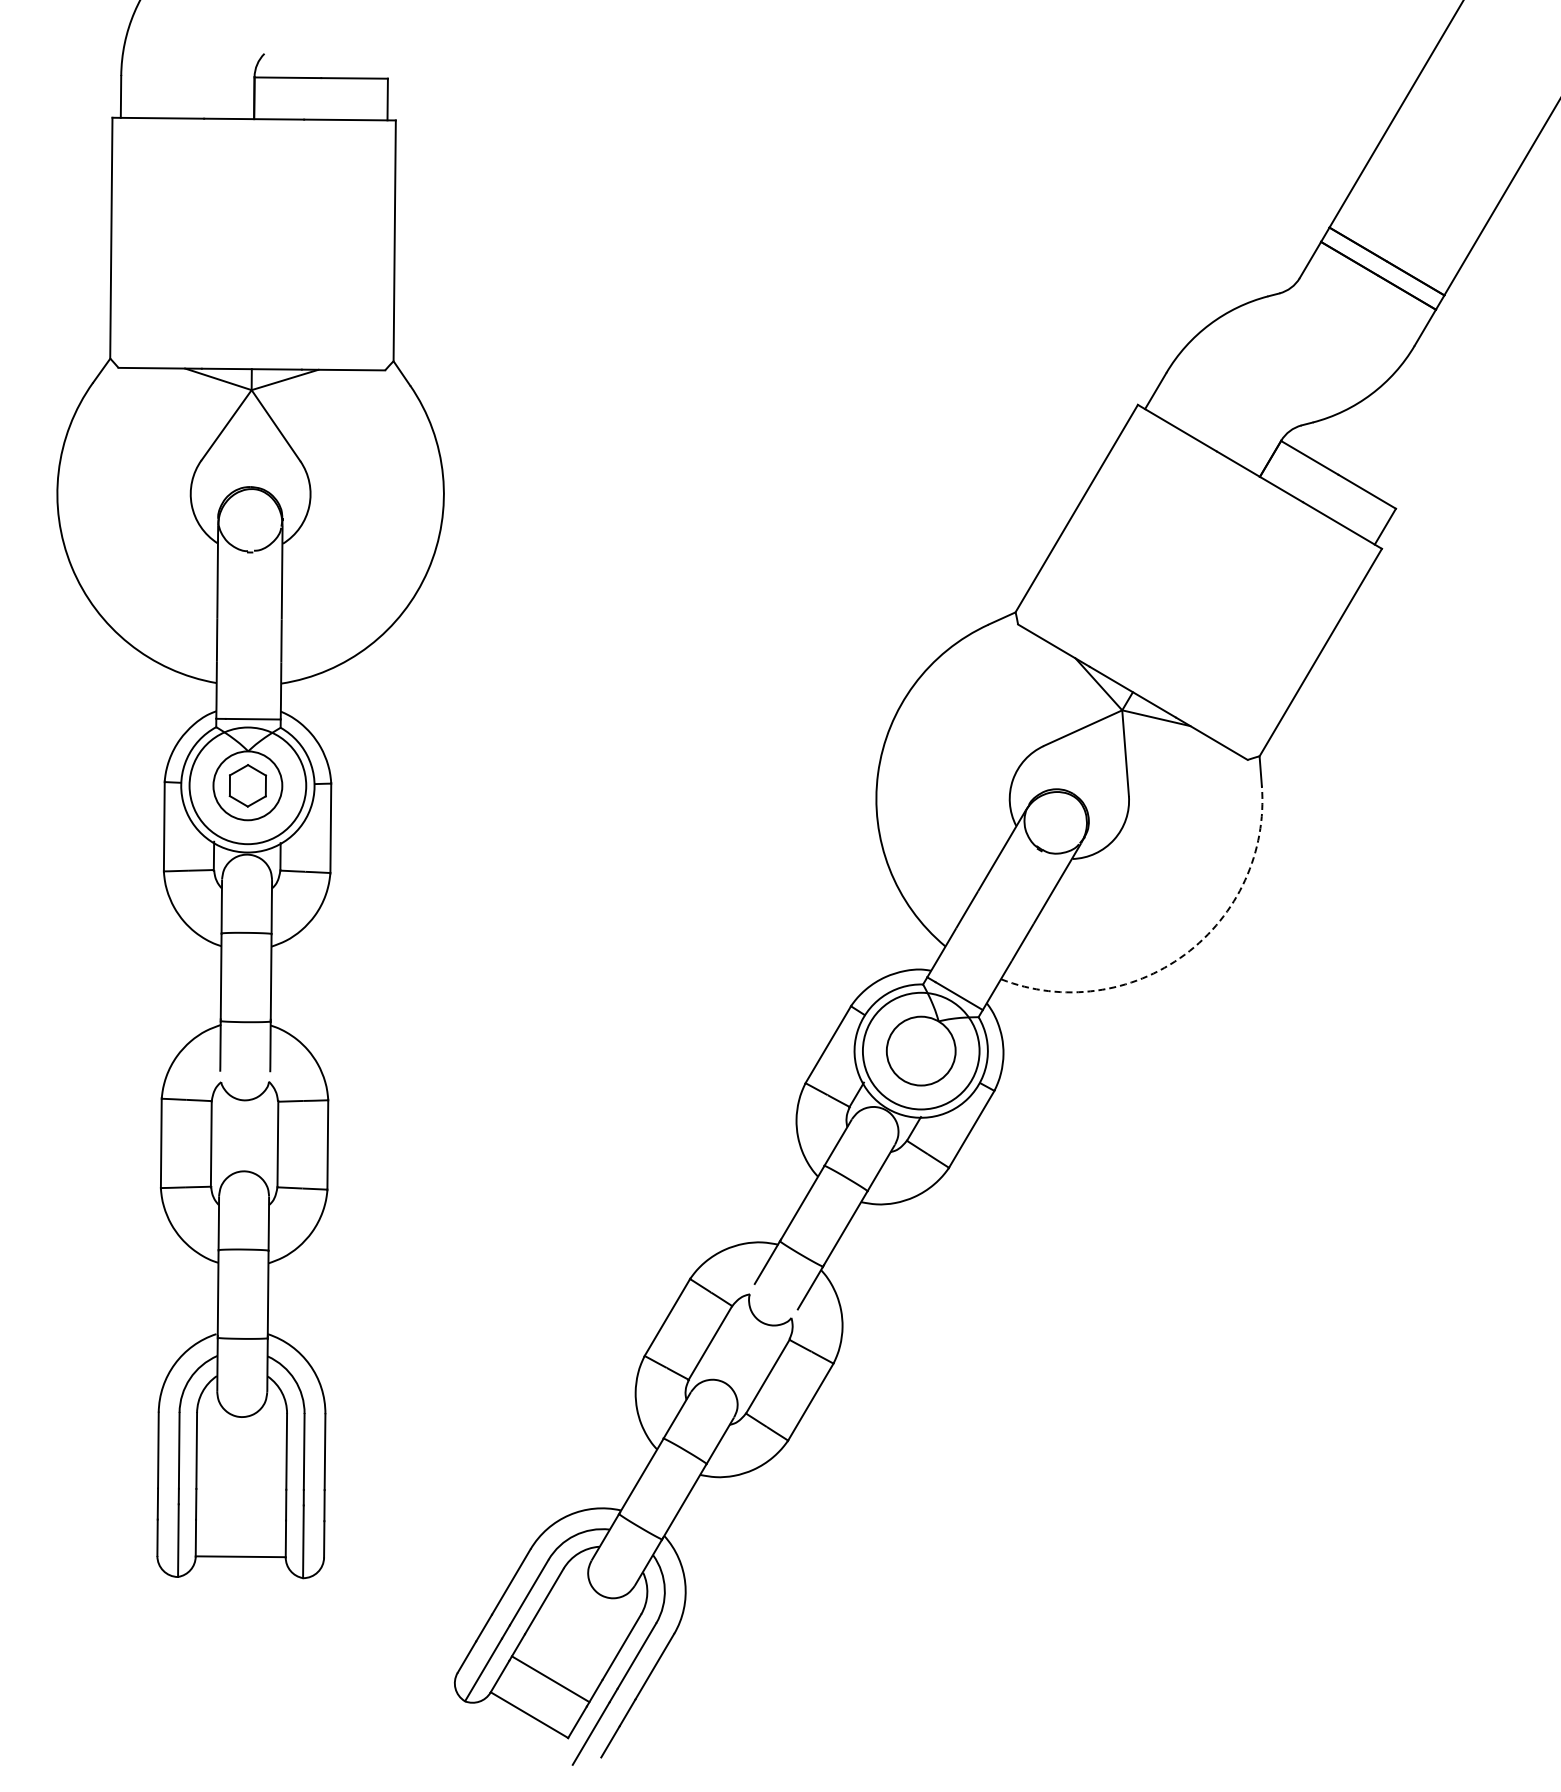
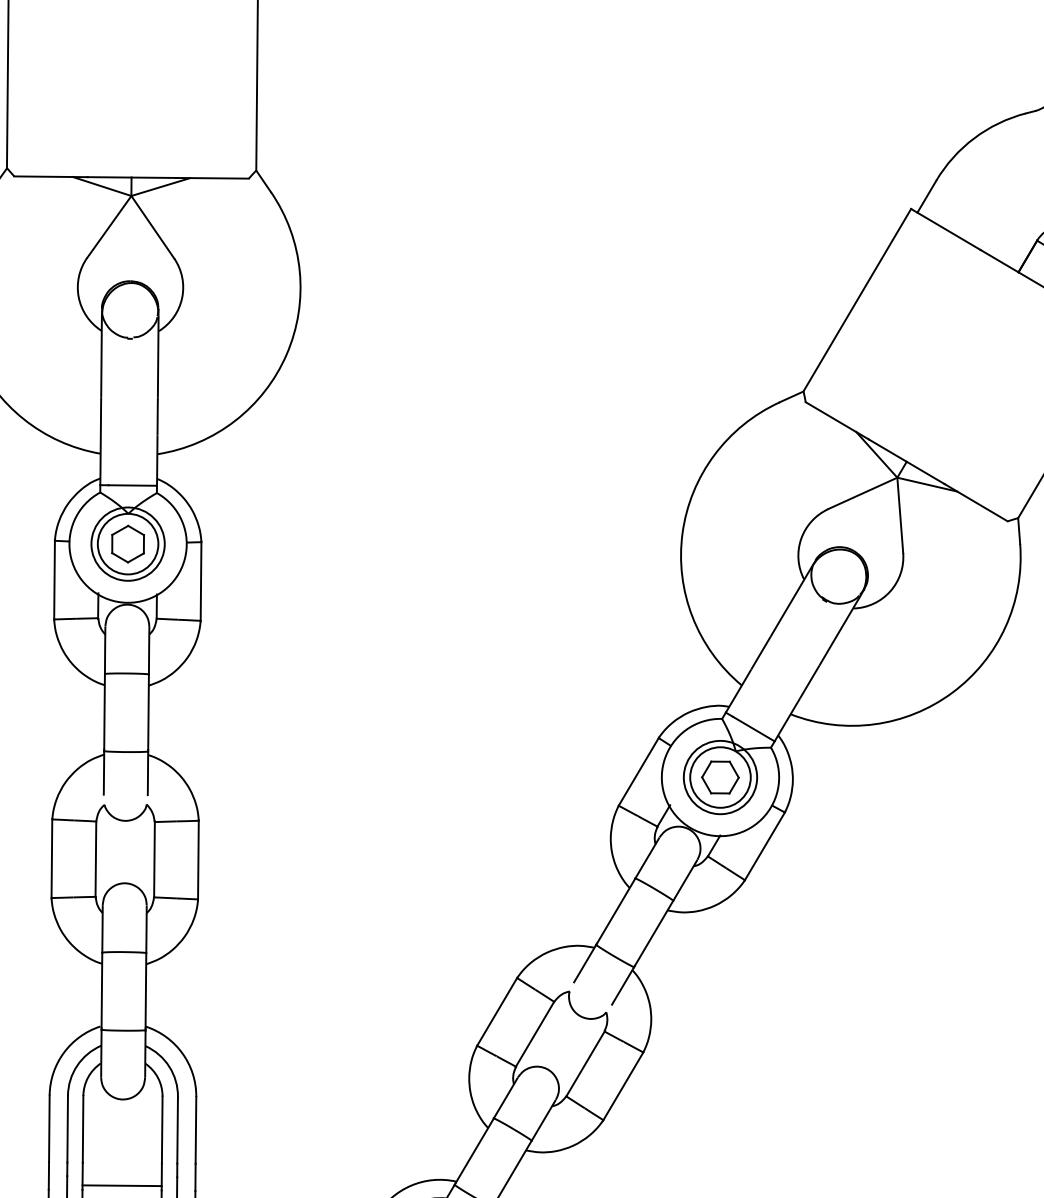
circle: (247, 785) -> (127, 543), size x0.71
arc: (1185, 954) -> (952, 692), dashed -> solid
circle: (920, 1050) -> (719, 776), size x0.71
part: (921, 1051) -> (720, 777), added
line: (241, 1514) -> (122, 1185), added

